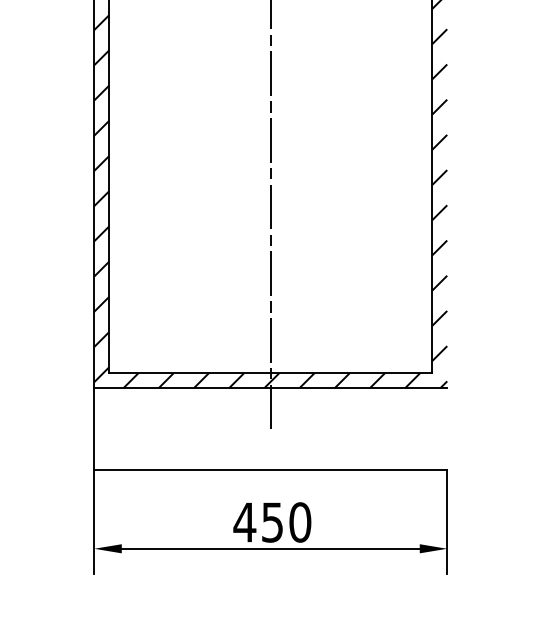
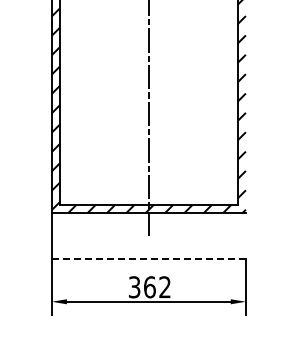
line: (270, 470) -> (148, 258), solid -> dashed
text: (271, 522) -> (149, 287), 450 -> 362

